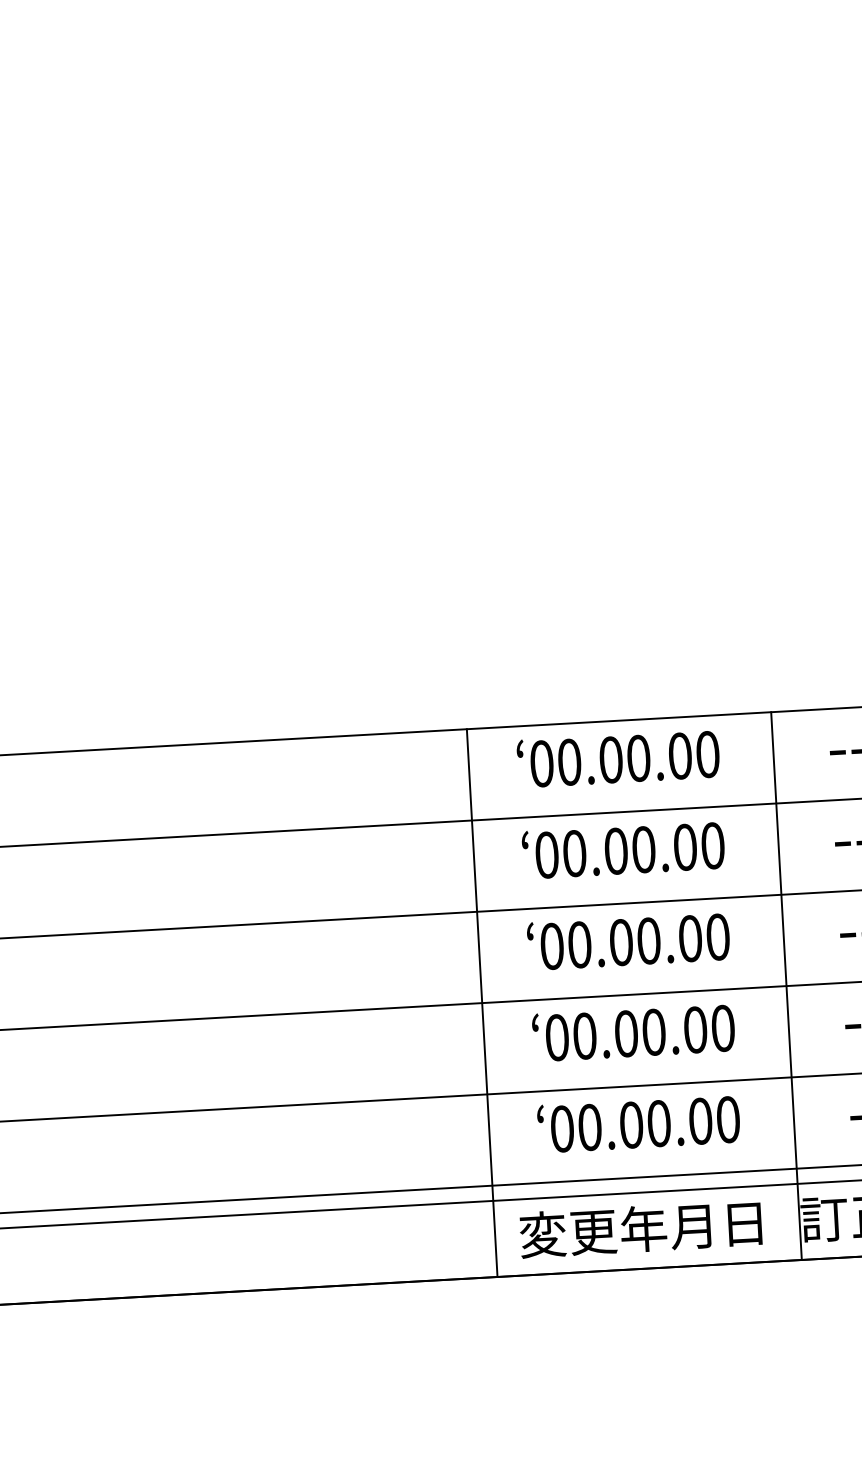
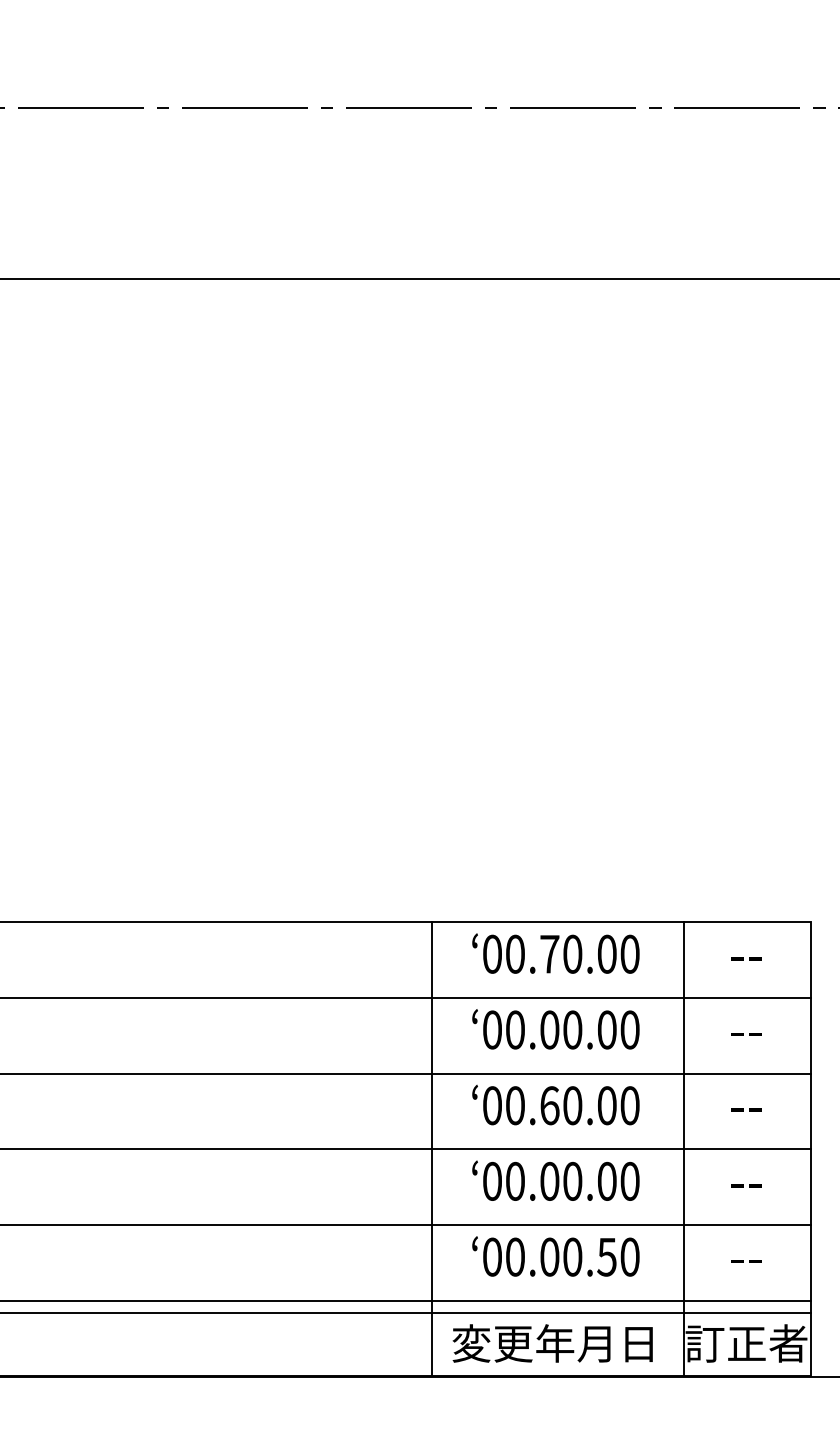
text: (610, 759) -> (549, 953), 00.00.00 -> 00.70.00
text: (620, 942) -> (549, 1105), 00.00.00 -> 00.60.00
text: (699, 1120) -> (606, 1256), 00.00.00 -> 00.00.50

